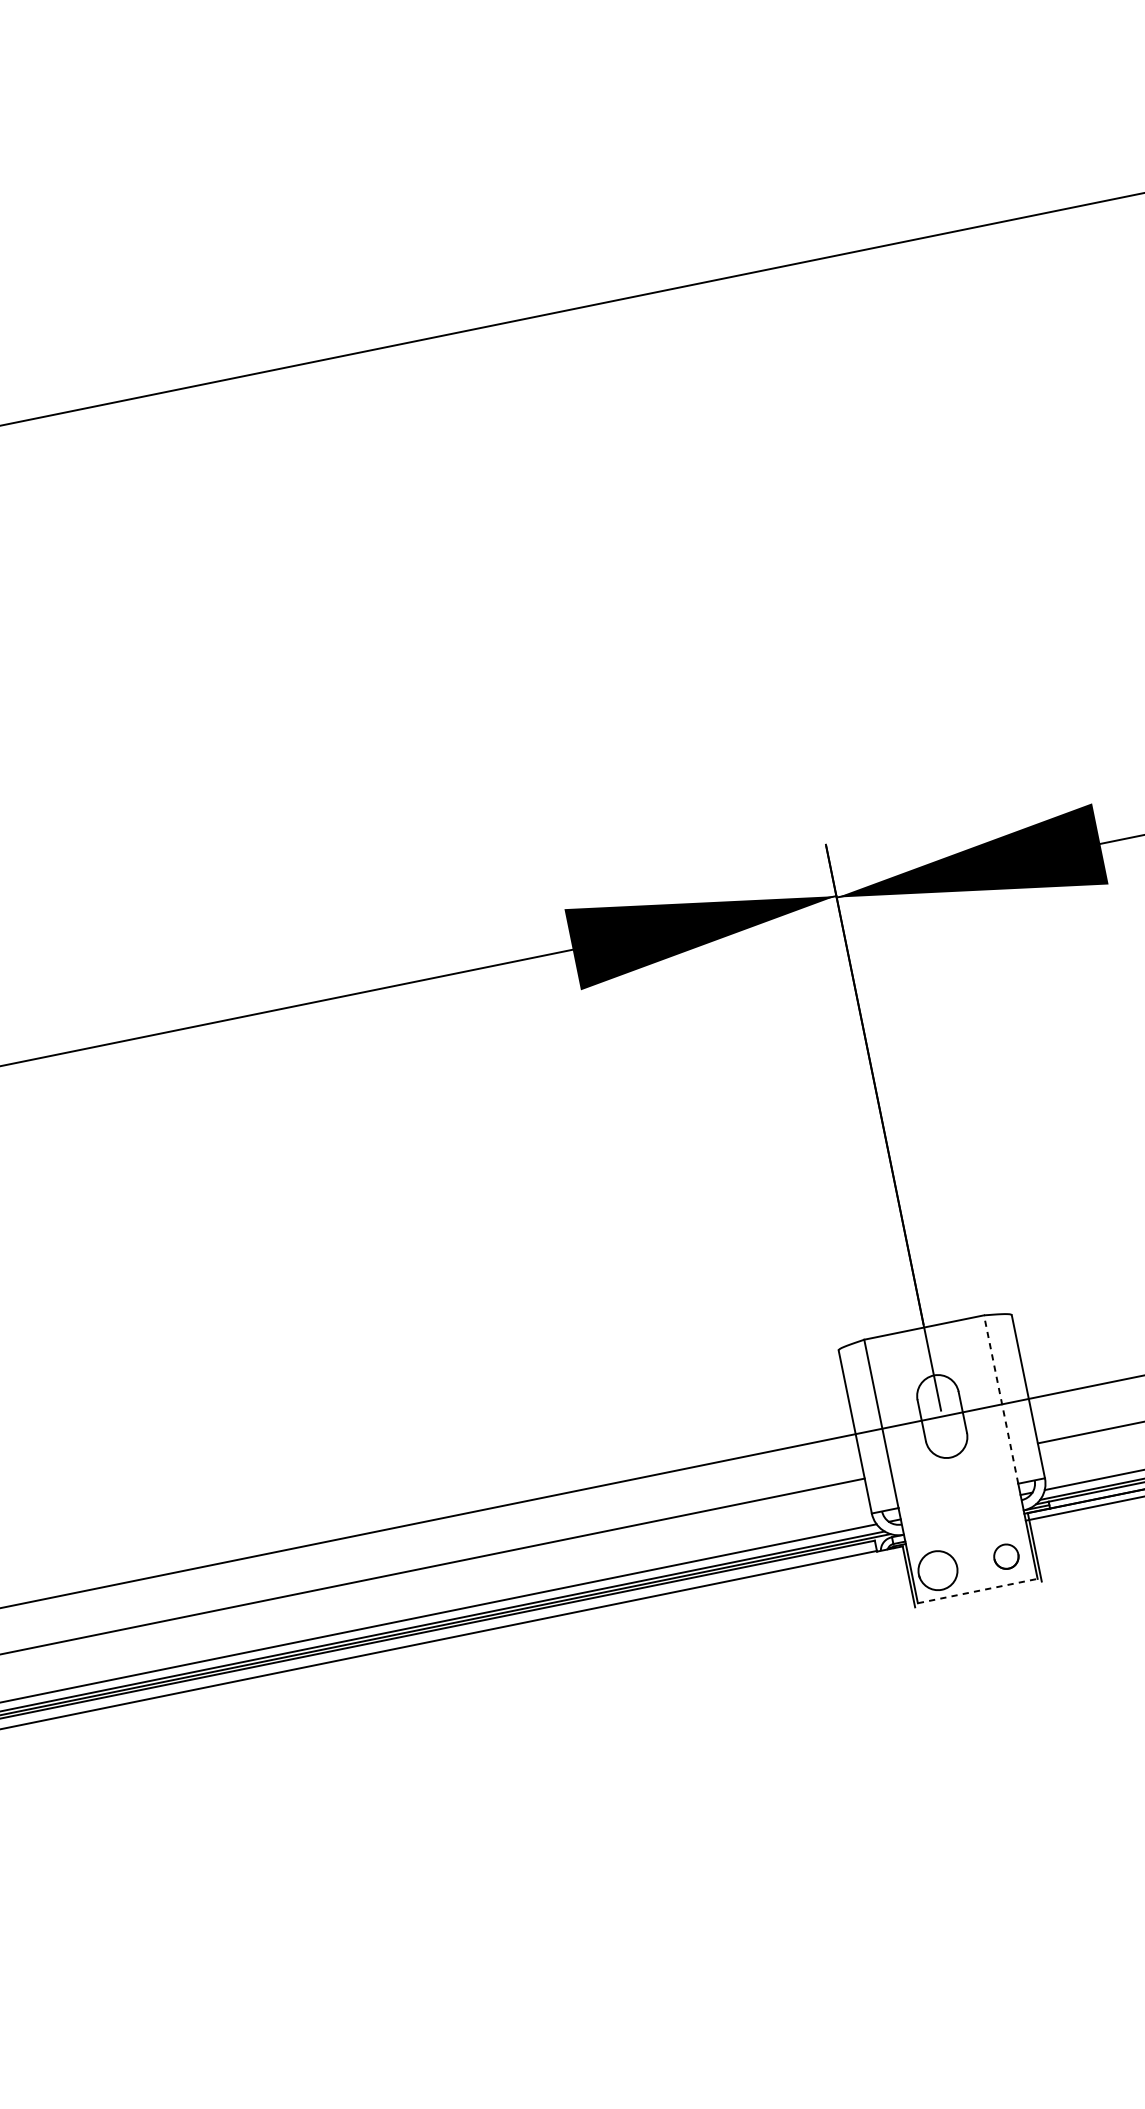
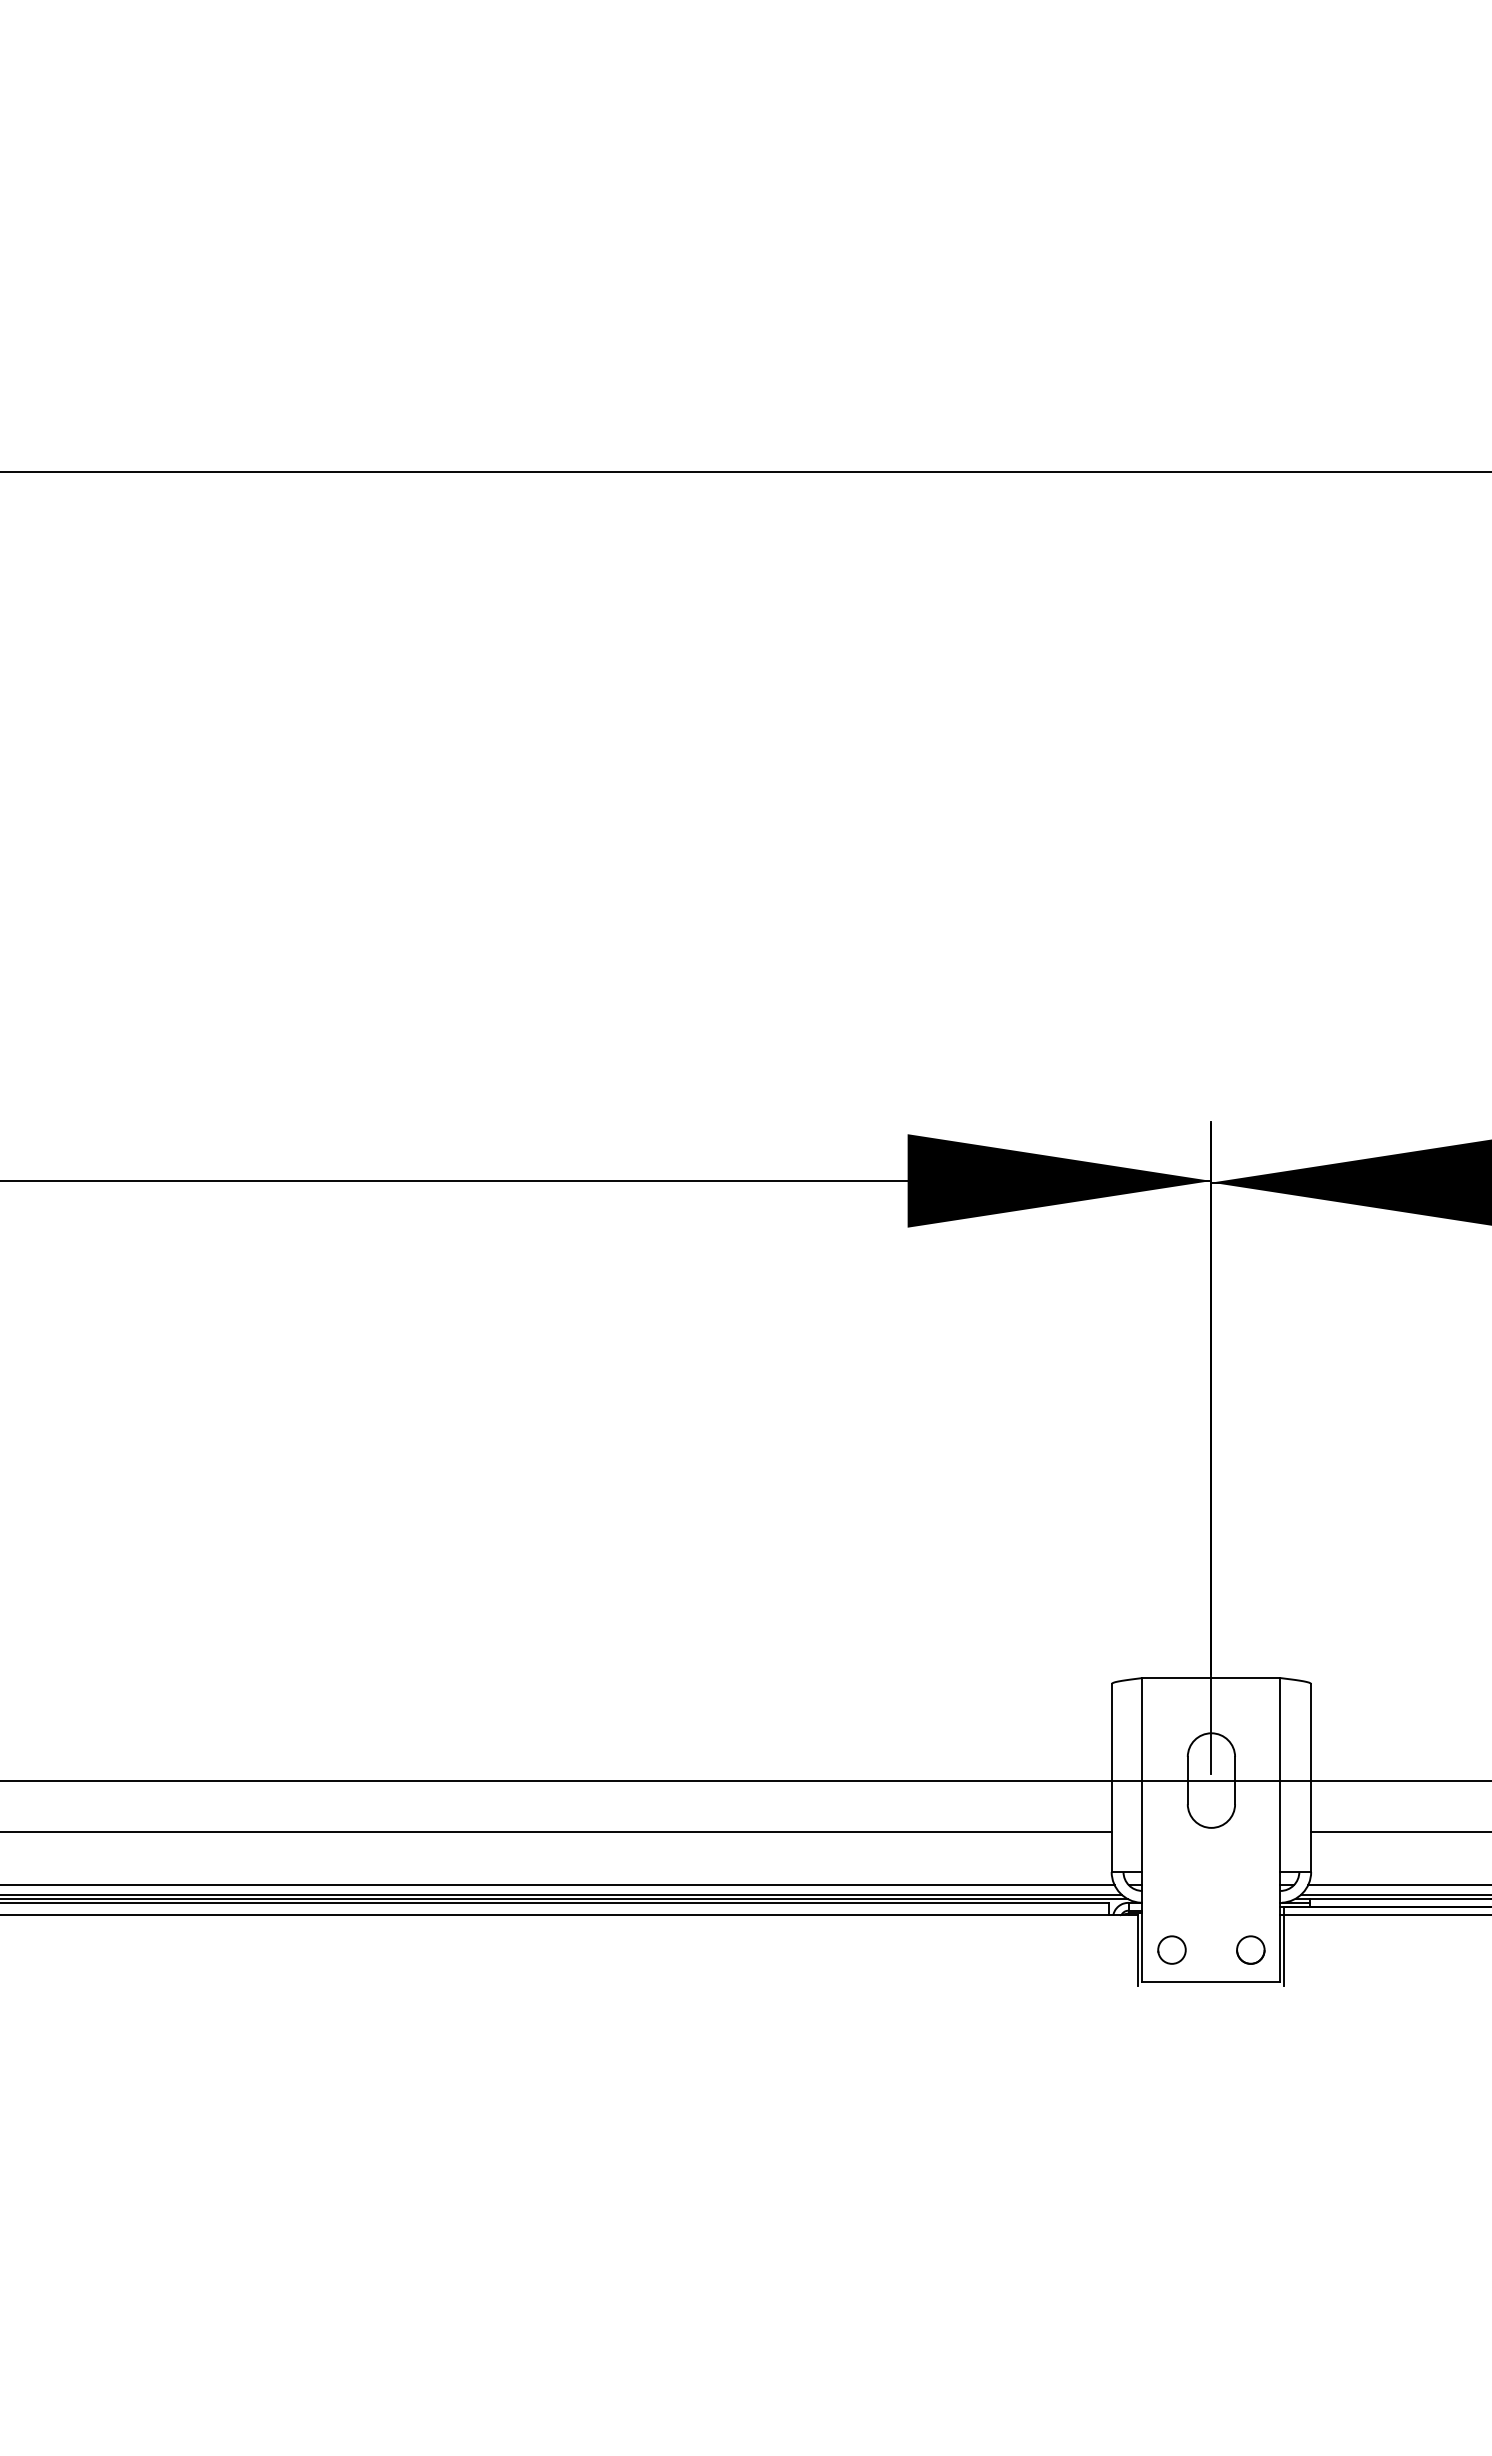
line: (1001, 1399) -> (1280, 1775), dashed -> solid
circle: (937, 1570) -> (1171, 1949), size x0.62
line: (977, 1590) -> (1211, 1981), dashed -> solid

